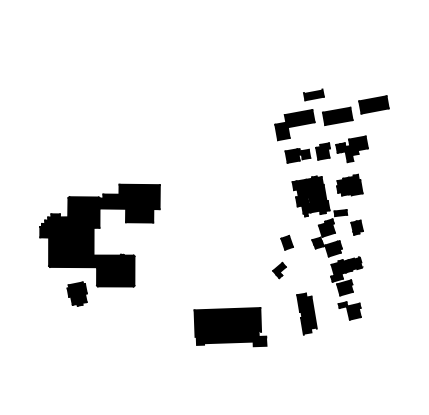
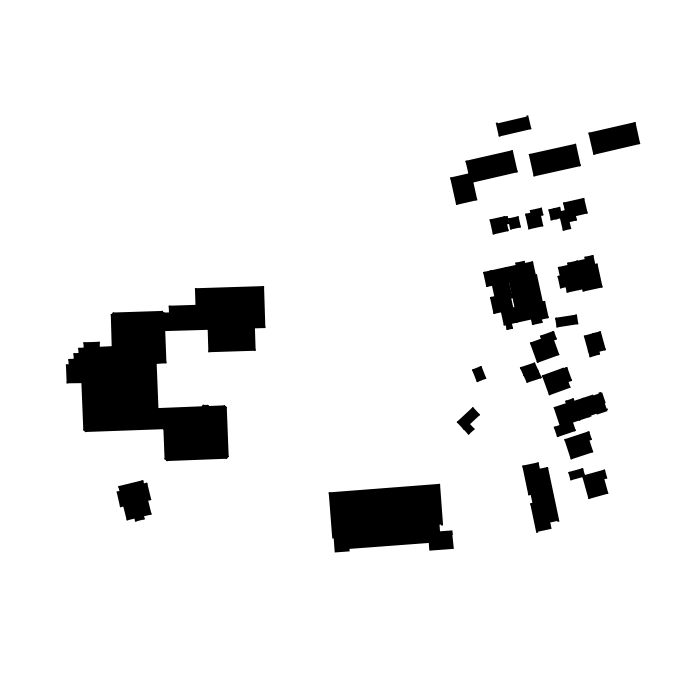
part: (326, 149) -> (538, 216), size x0.7
part: (286, 242) -> (478, 373), size x0.6
part: (76, 293) -> (132, 500), moved
part: (306, 313) -> (540, 496), moved

